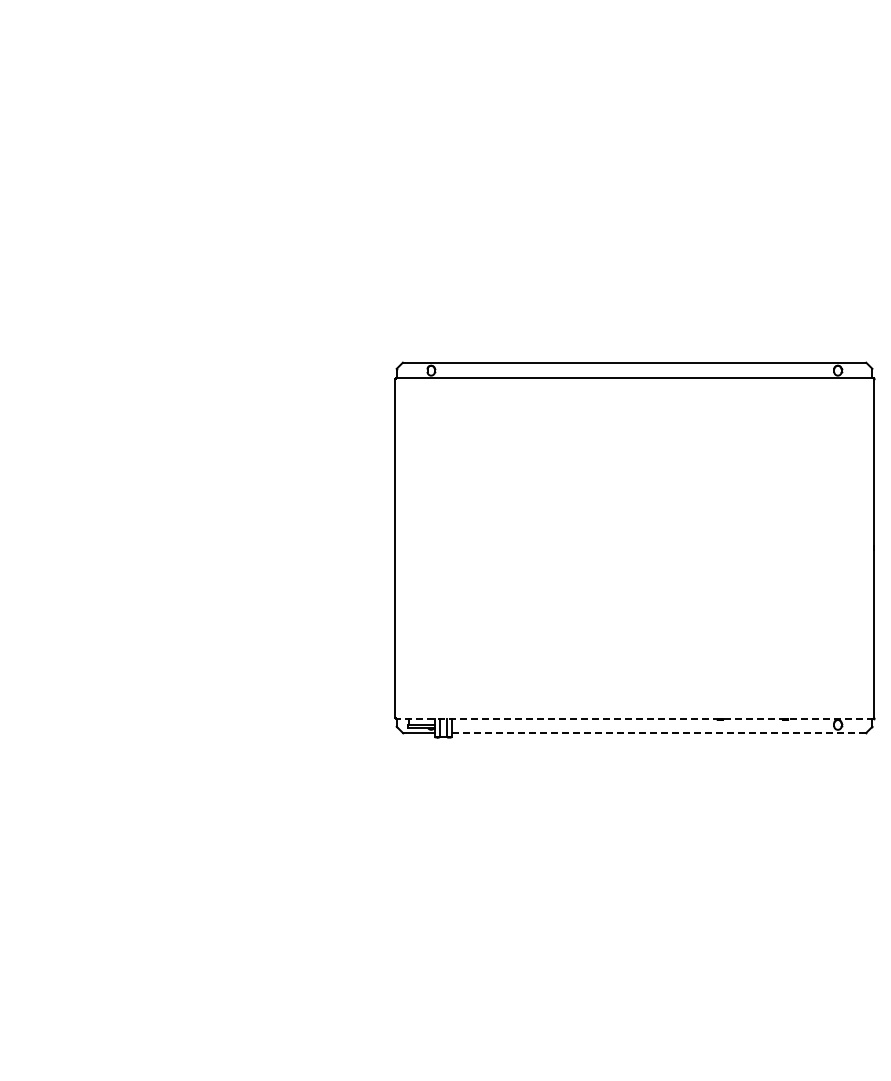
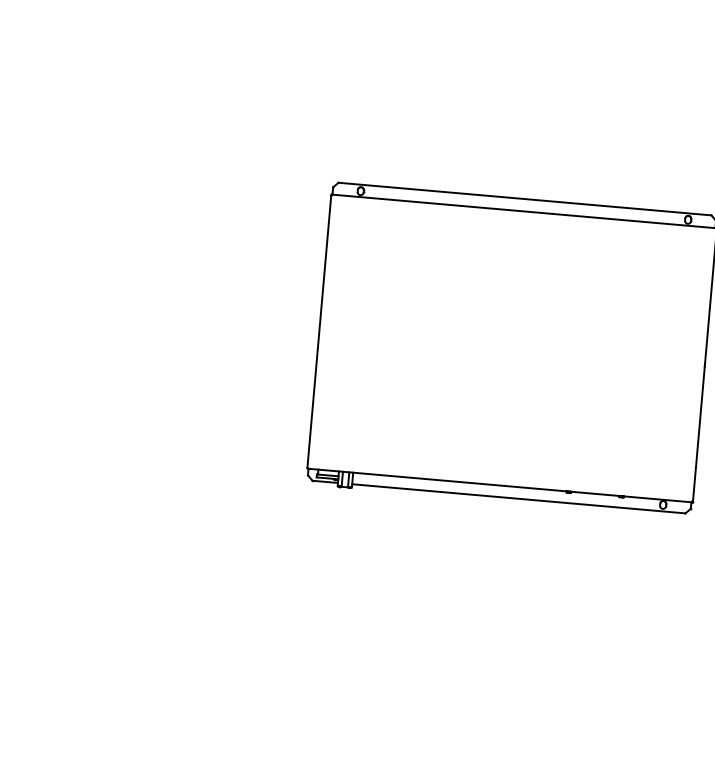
line: (634, 718) -> (499, 485), dashed -> solid
line: (658, 732) -> (518, 498), dashed -> solid

